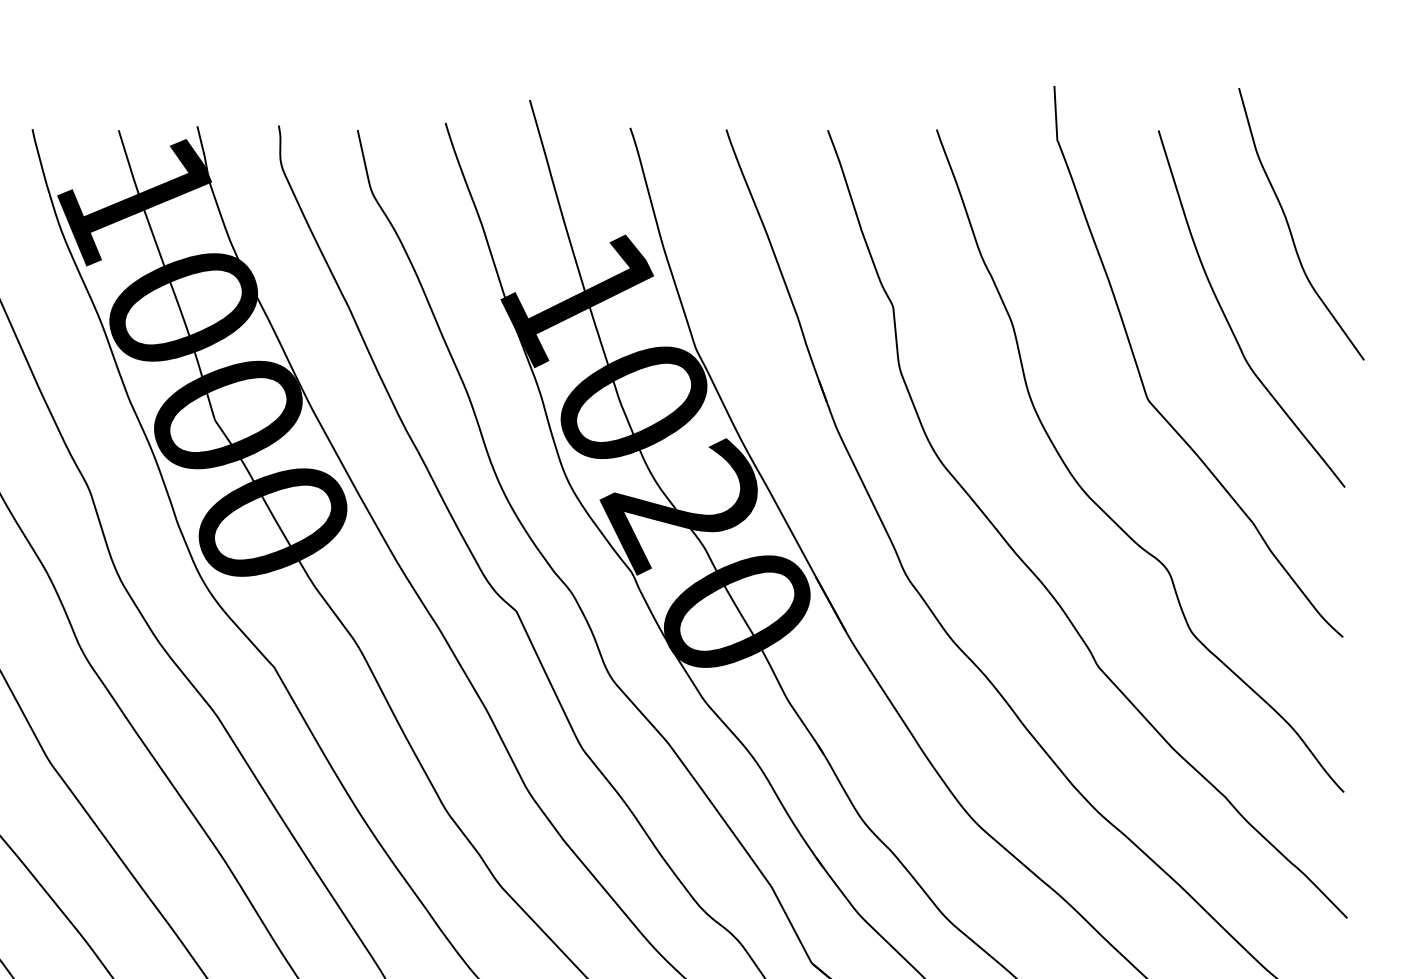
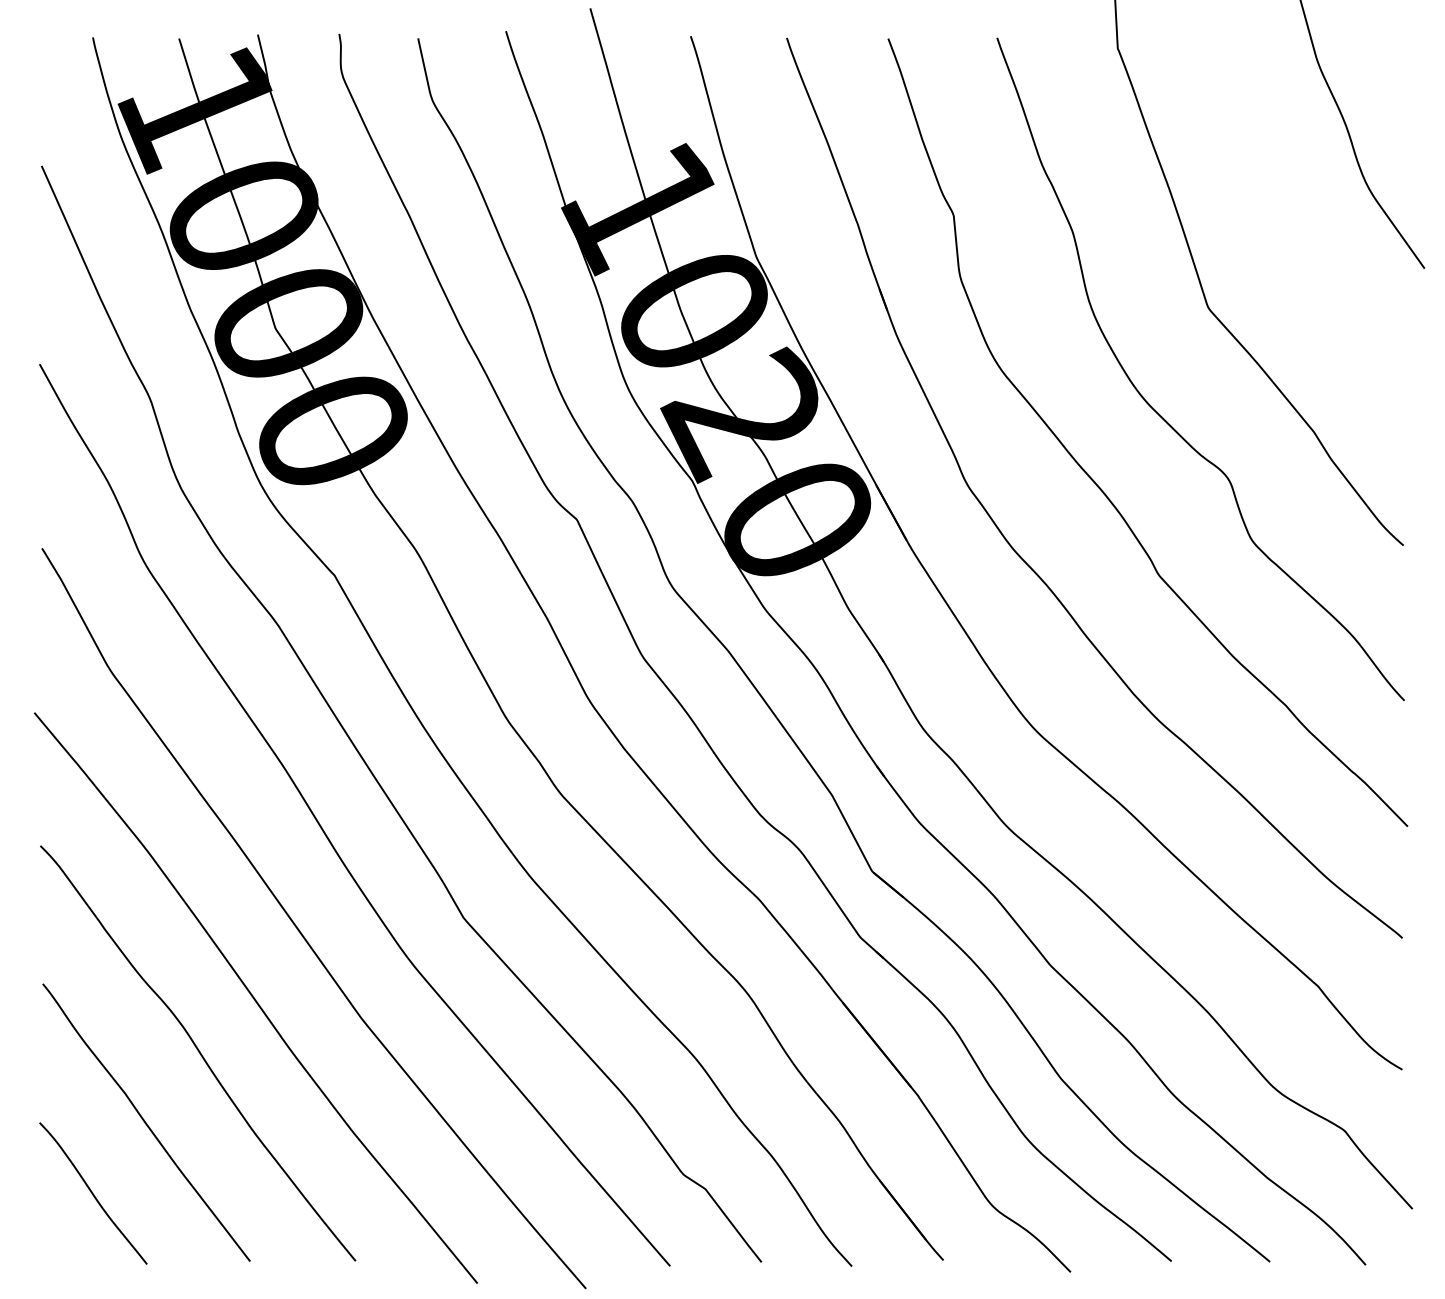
curve: (1228, 320) -> (1288, 228), removed

